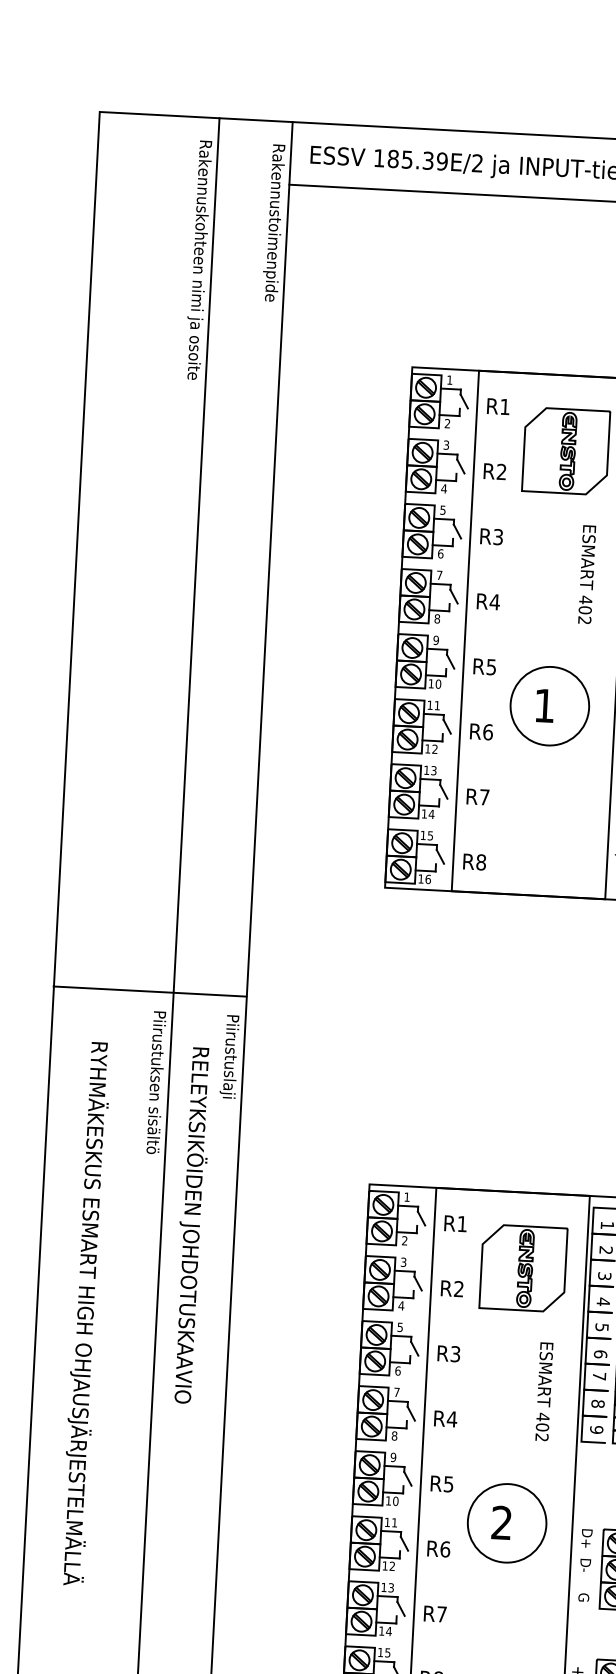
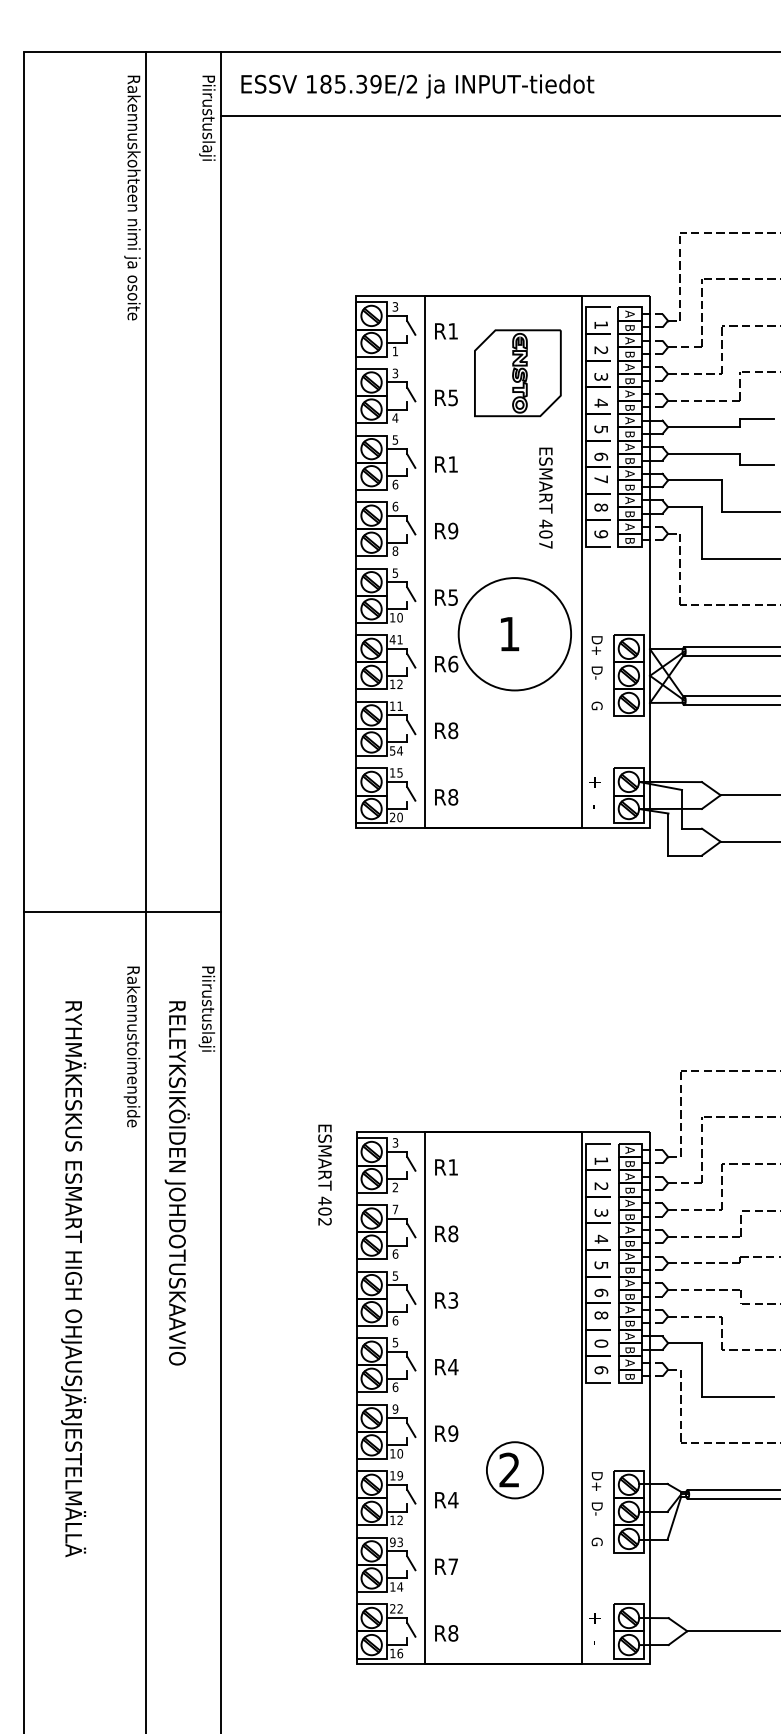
text: (273, 223) -> (207, 156), Rakennustoimenpide -> Piirustuslaji
text: (449, 379) -> (395, 306), 1 -> 3
text: (446, 422) -> (394, 350), 2 -> 1
text: (500, 471) -> (452, 397), R2 -> R5
text: (497, 537) -> (452, 464), R3 -> R1
text: (439, 575) -> (395, 506), 7 -> 6
text: (495, 601) -> (453, 530), R4 -> R9
text: (584, 620) -> (545, 544), 402 -> 407
text: (436, 639) -> (395, 572), 9 -> 5
text: (429, 705) -> (392, 639), 11 -> 41
circle: (549, 706) -> (514, 634), size x1.4
text: (433, 770) -> (399, 706), 13 -> 11
text: (484, 797) -> (453, 730), R7 -> R8
text: (424, 813) -> (392, 750), 14 -> 54
text: (424, 878) -> (396, 816), 16 -> 20
line: (149, 991) -> (121, 911), moved
text: (153, 1090) -> (131, 1047), Piirustuksen sisältö^J -> Rakennustoimenpide
text: (407, 1196) -> (395, 1142), 1 -> 3
text: (403, 1262) -> (395, 1209), 3 -> 7
part: (522, 1268) -> (517, 1209), removed
text: (459, 1288) -> (453, 1233), R2 -> R8
text: (401, 1305) -> (395, 1253), 4 -> 6
text: (599, 1376) -> (601, 1315), 7 -> 8
text: (543, 1391) -> (324, 1174), moved
text: (396, 1392) -> (395, 1342), 7 -> 5
text: (597, 1403) -> (600, 1343), 8 -> 0
text: (596, 1430) -> (601, 1370), 9 -> 6
text: (394, 1435) -> (395, 1386), 8 -> 6
text: (448, 1484) -> (453, 1433), R5 -> R9
text: (394, 1522) -> (400, 1475), 11 -> 19
circle: (506, 1523) -> (514, 1470), size x0.7
text: (445, 1548) -> (453, 1499), R6 -> R4
text: (383, 1587) -> (392, 1542), 13 -> 93
text: (384, 1652) -> (396, 1608), 15 -> 22

